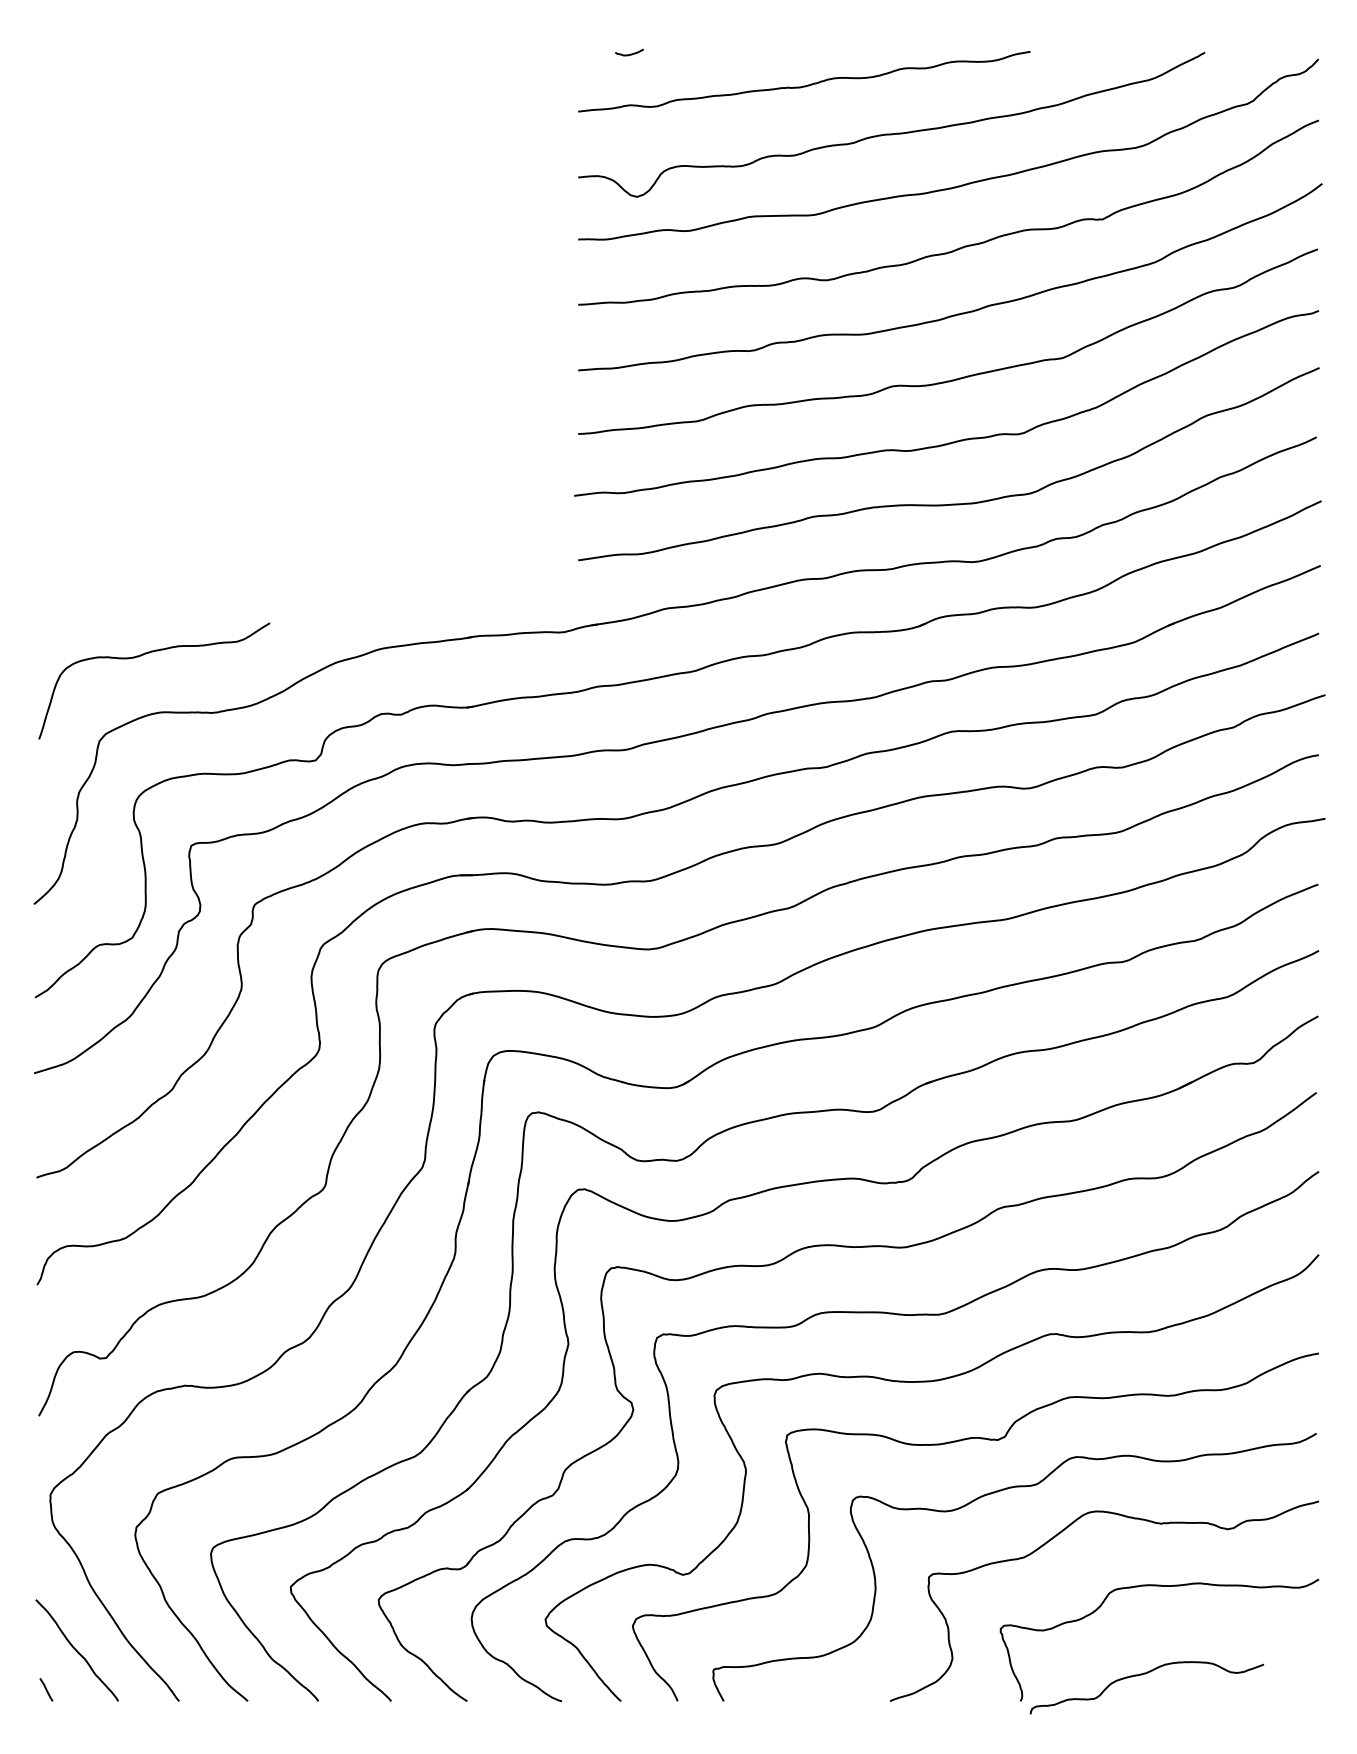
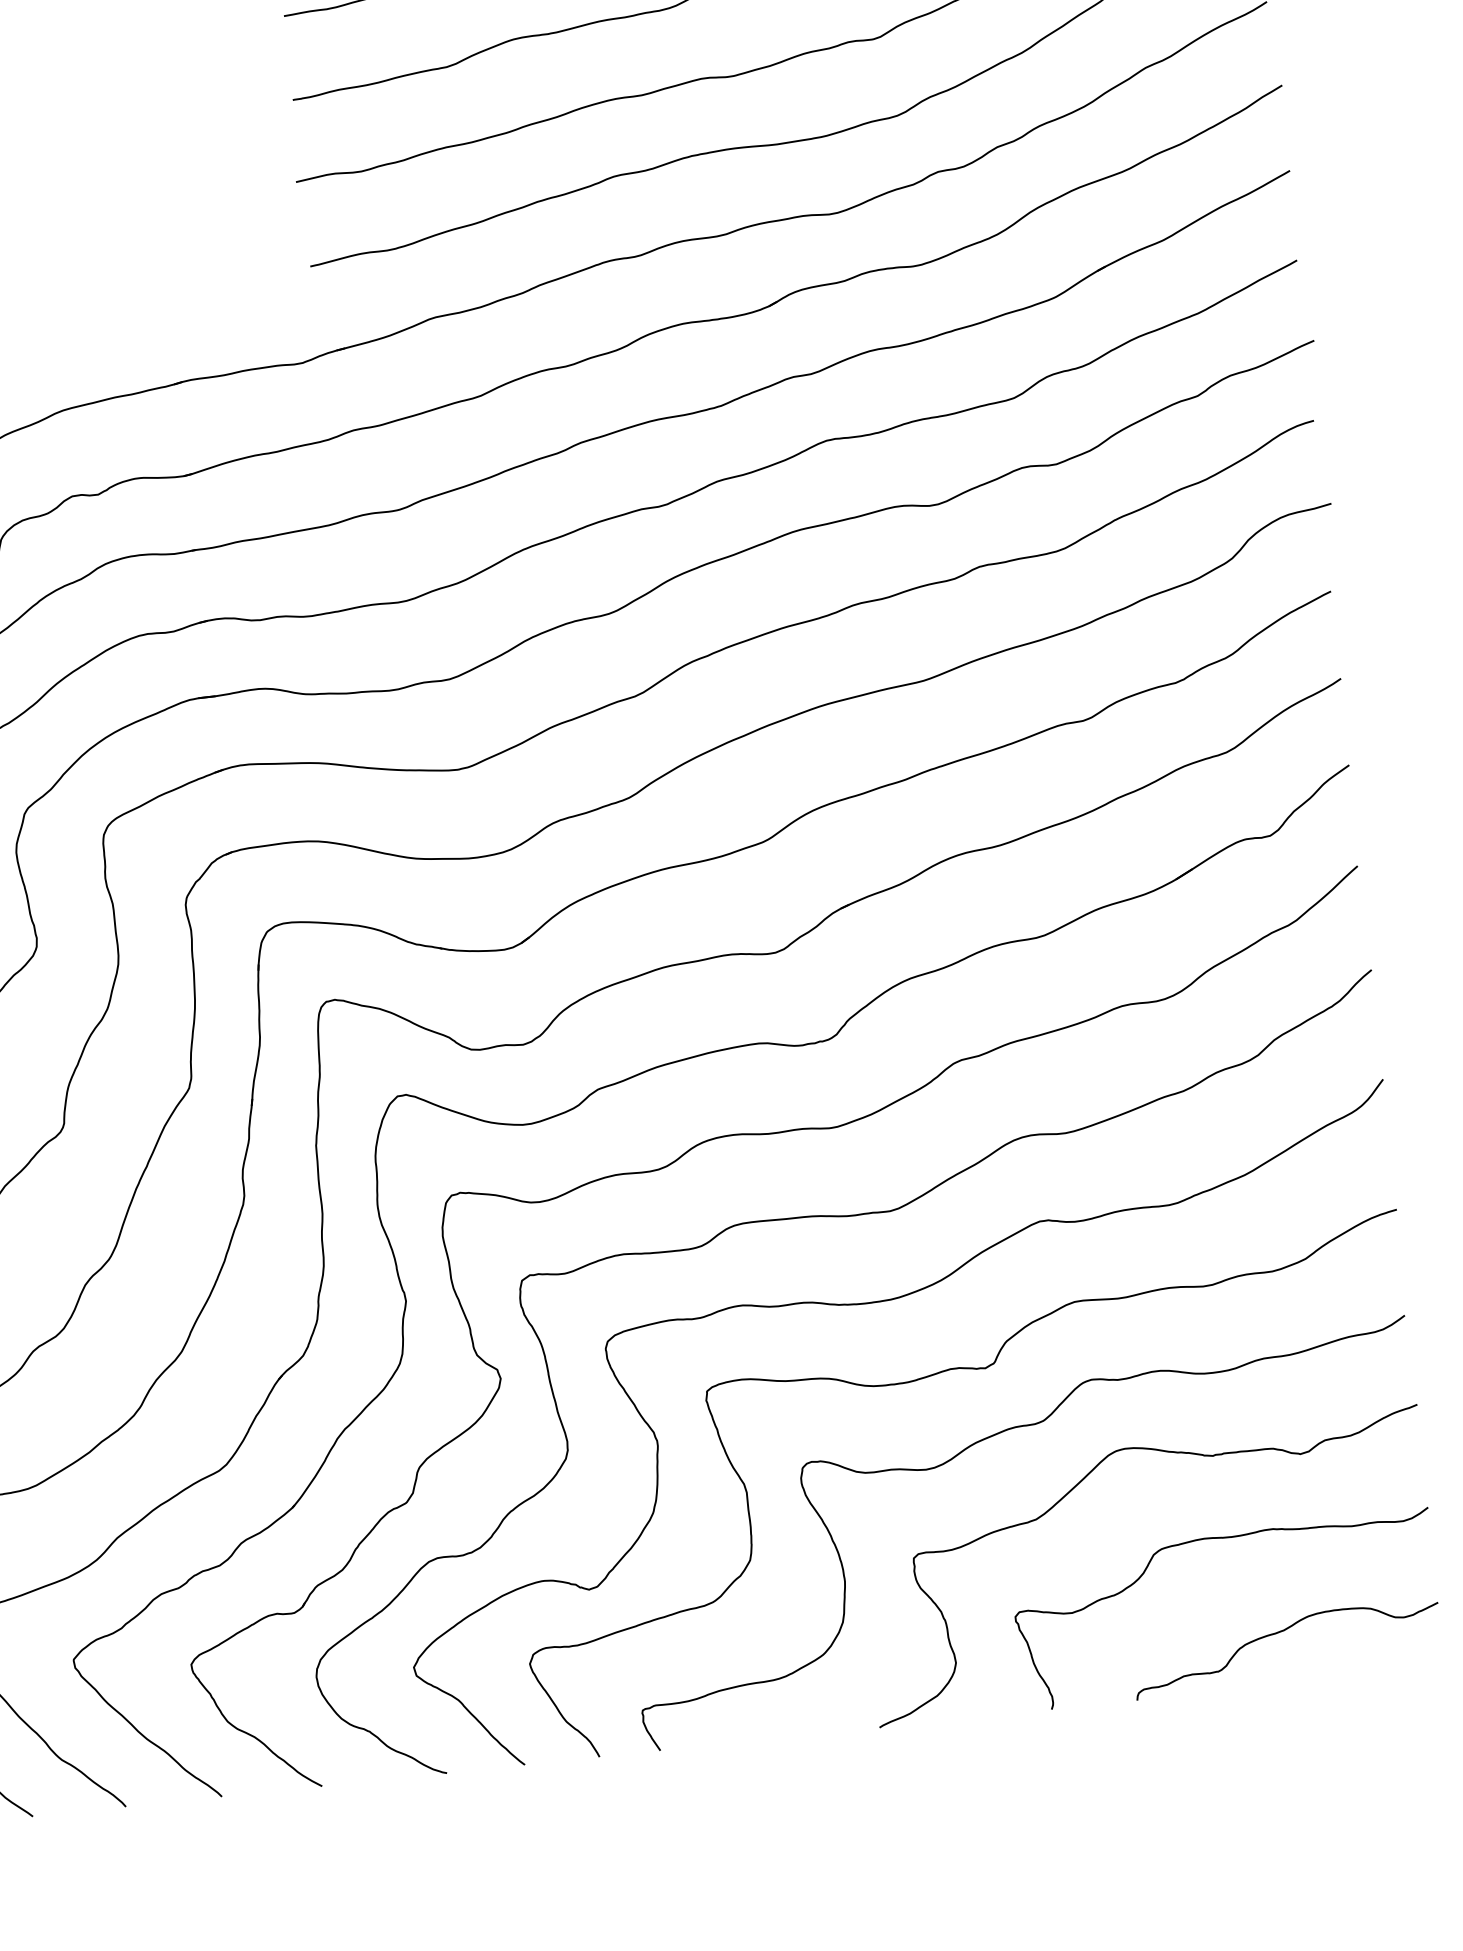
curve: (1141, 1675) -> (1278, 1634), moved

